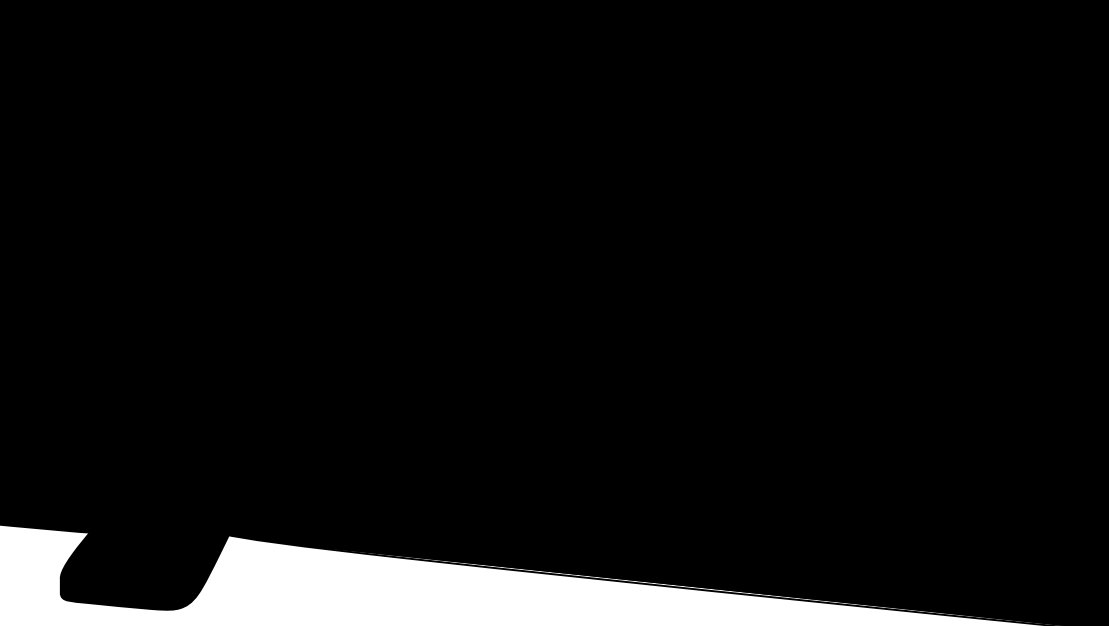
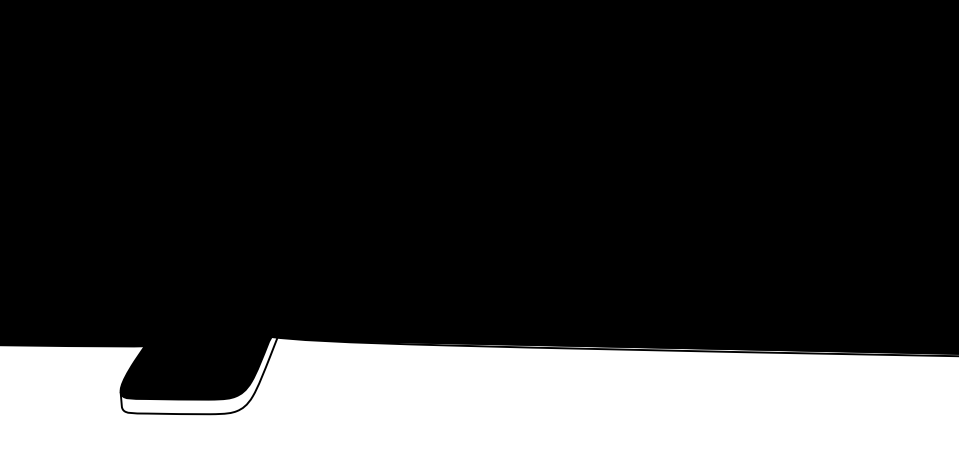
fill: (144, 571) -> (199, 379), removed

